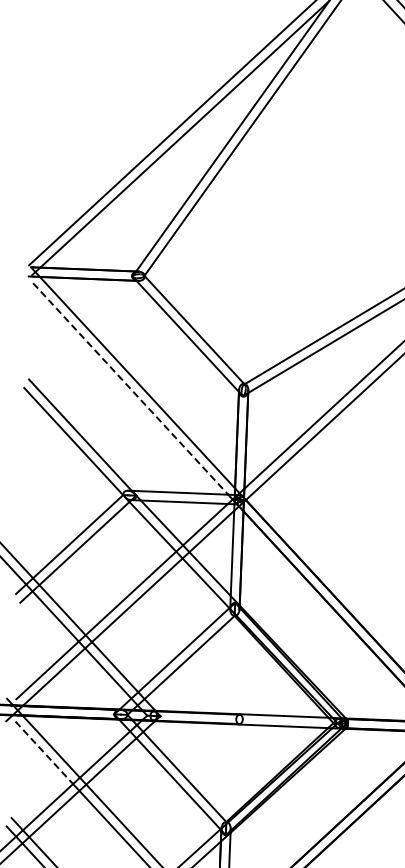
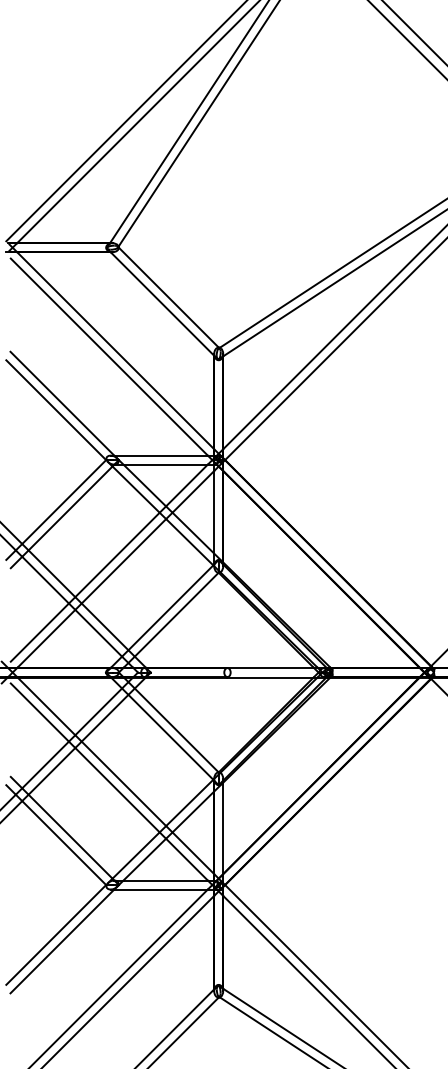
line: (130, 389) -> (109, 357), dashed -> solid
line: (44, 752) -> (40, 712), dashed -> solid

